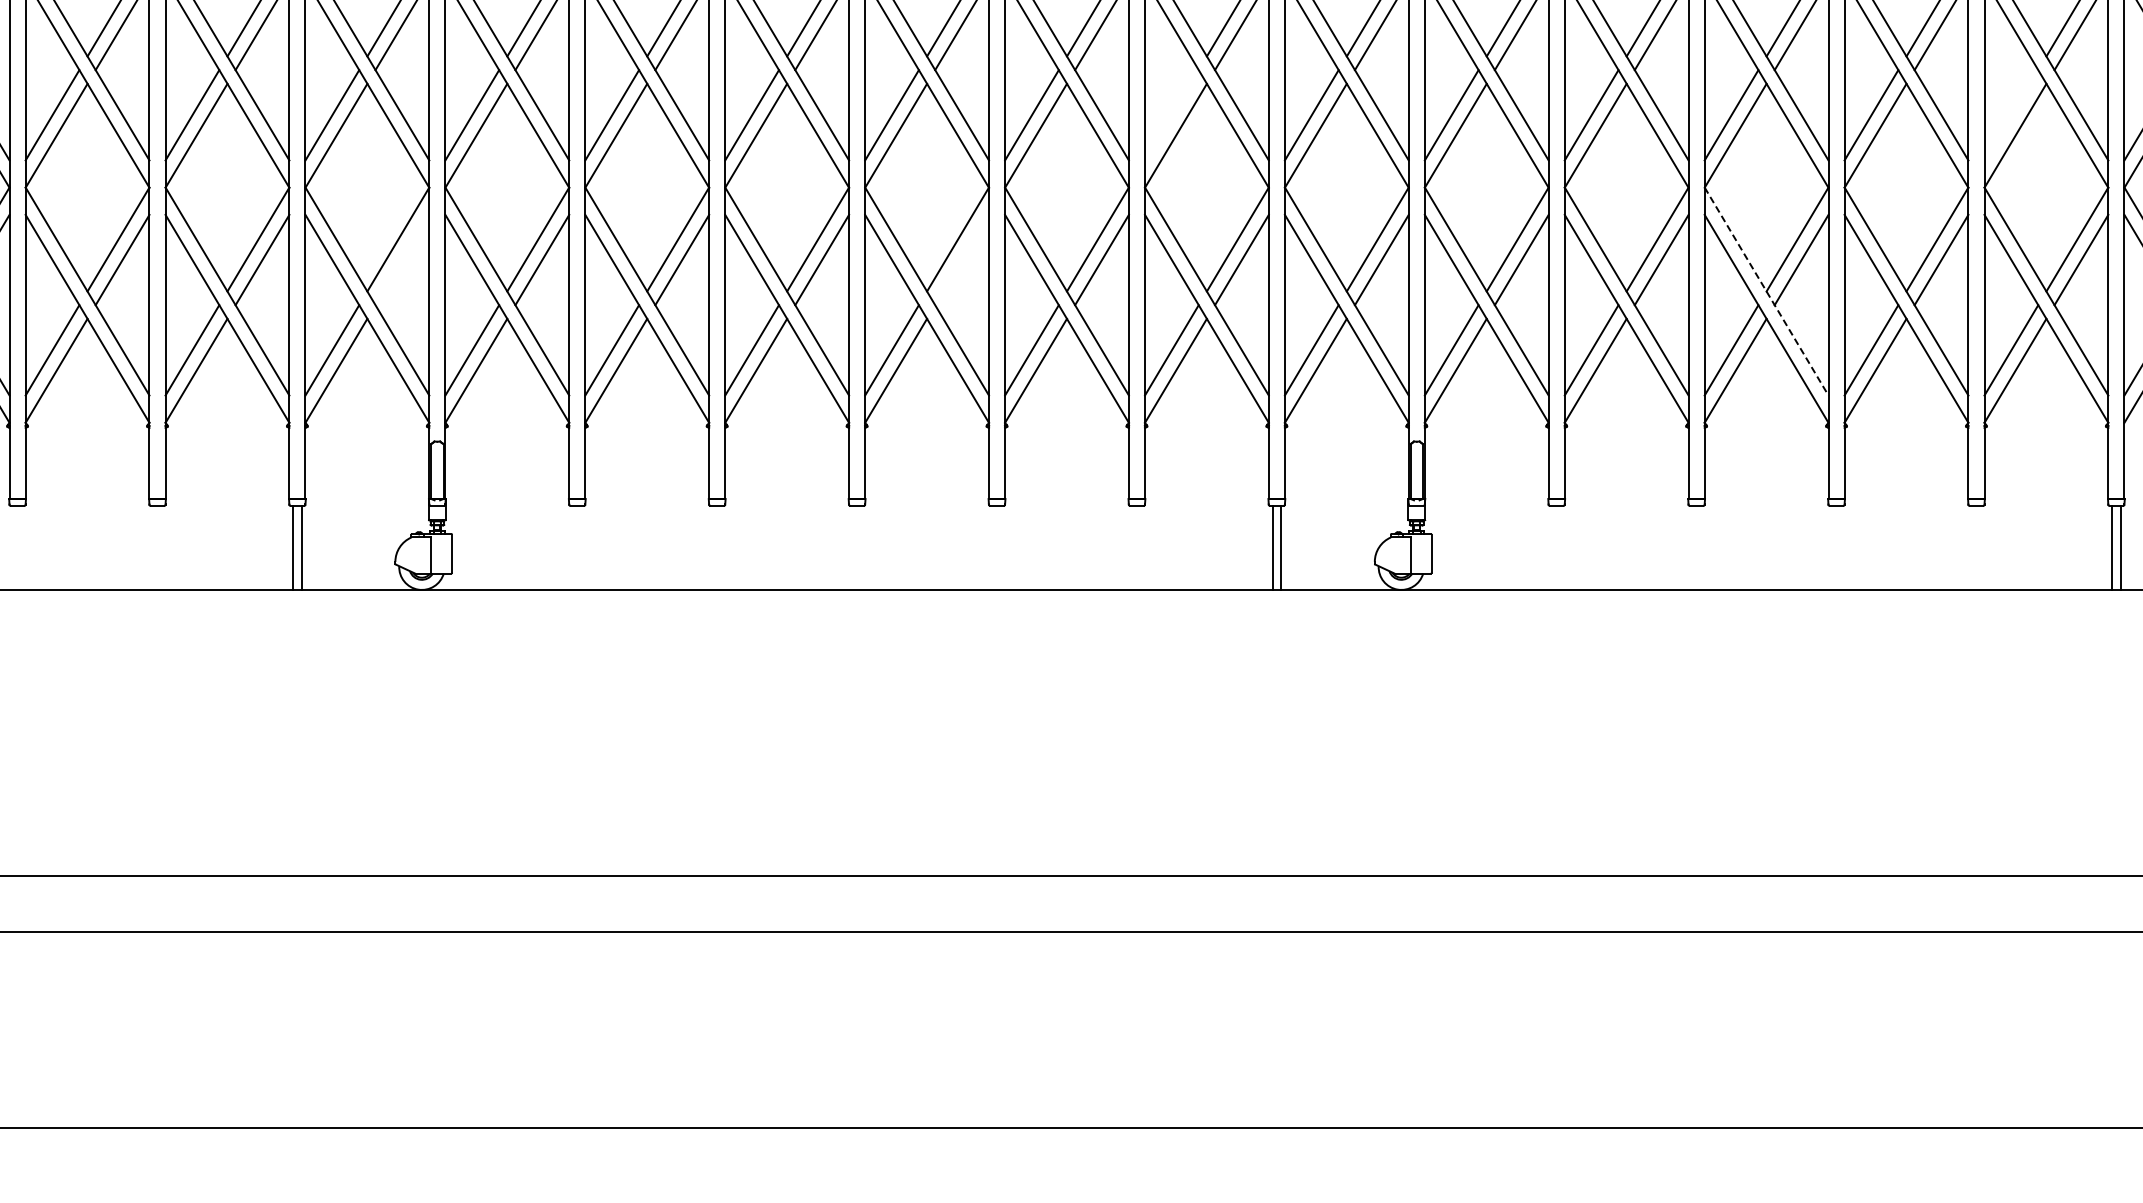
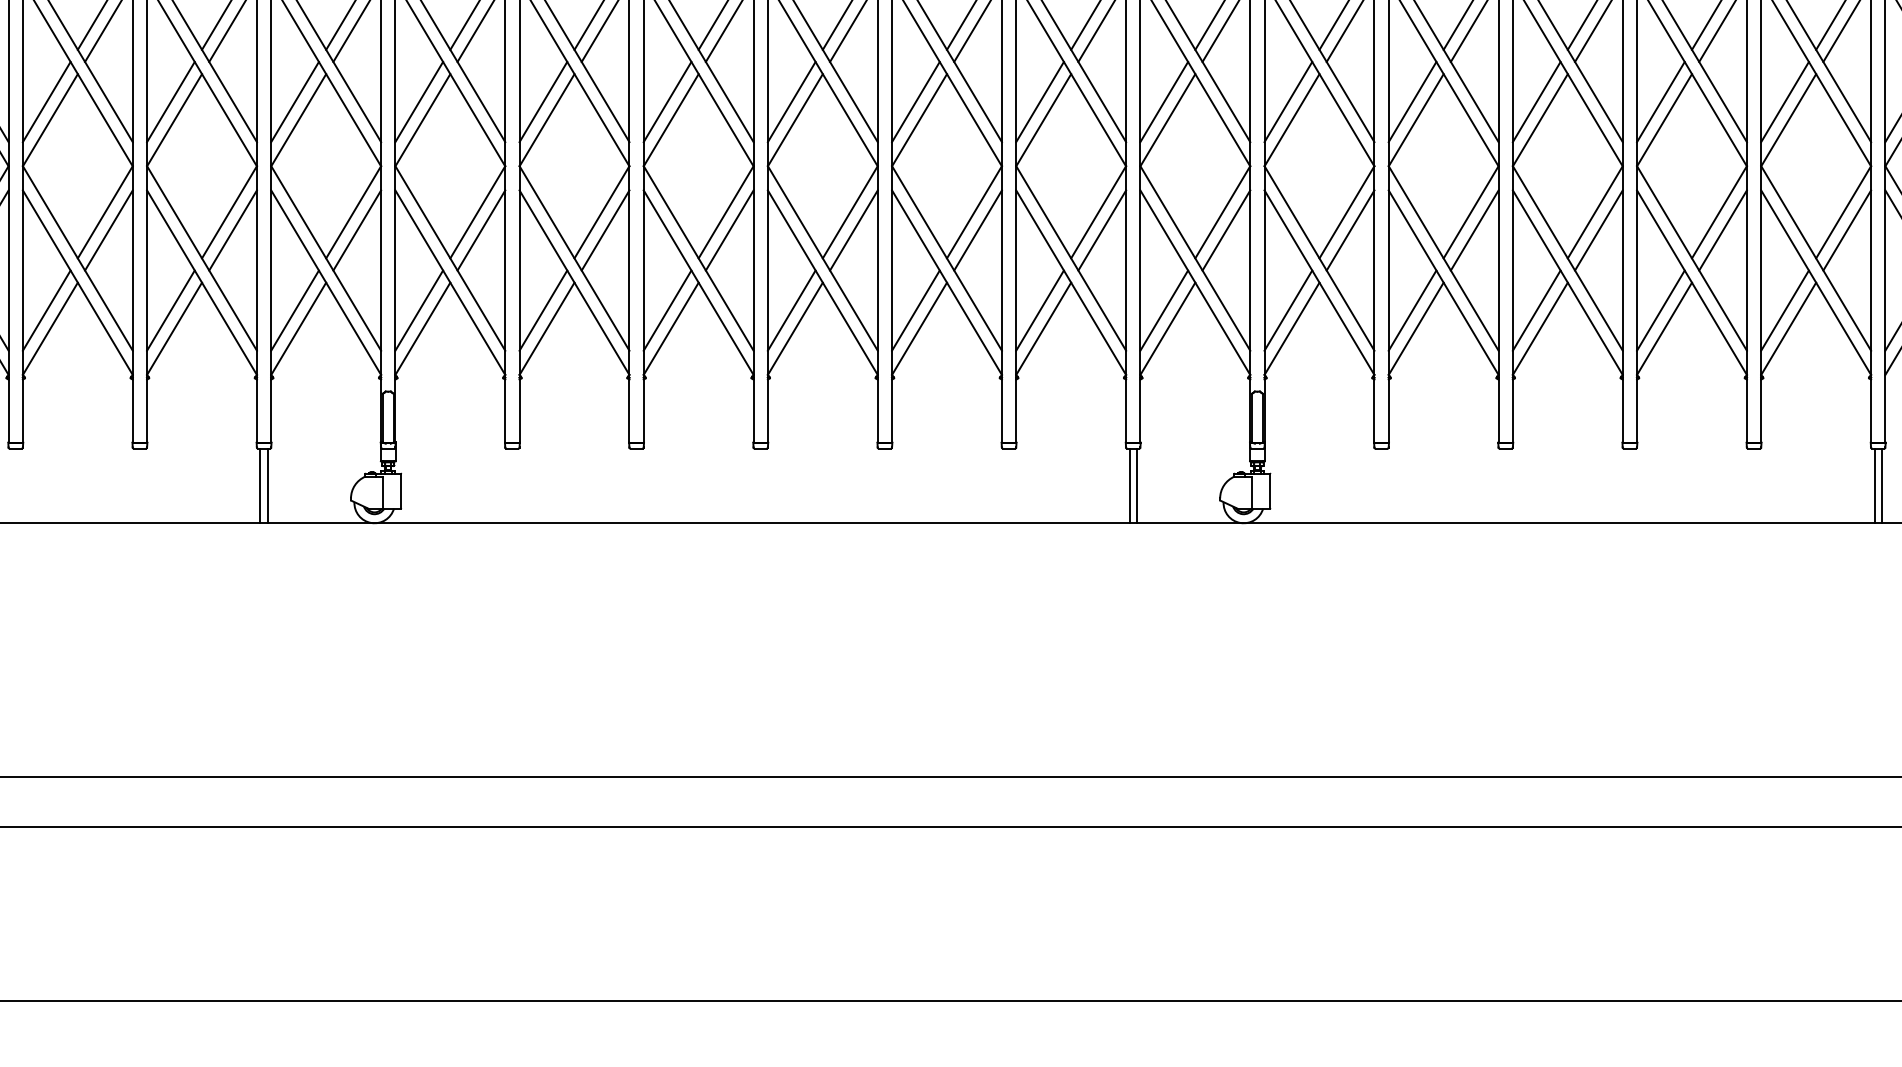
line: (1171, 115) -> (1039, 102), added
line: (2011, 115) -> (1785, 102), added
line: (402, 259) -> (357, 230), added
line: (962, 259) -> (854, 230), added
line: (1766, 291) -> (1567, 258), dashed -> solid

